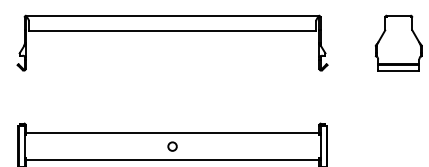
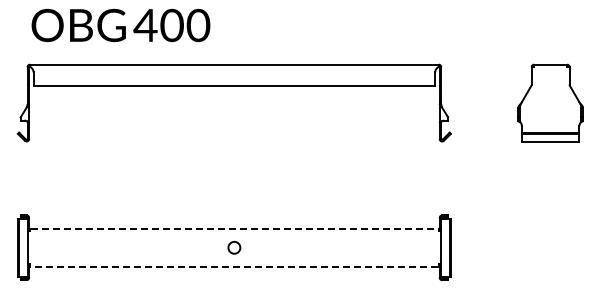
line: (172, 132) -> (234, 228), solid -> dashed
line: (172, 160) -> (234, 266), solid -> dashed

